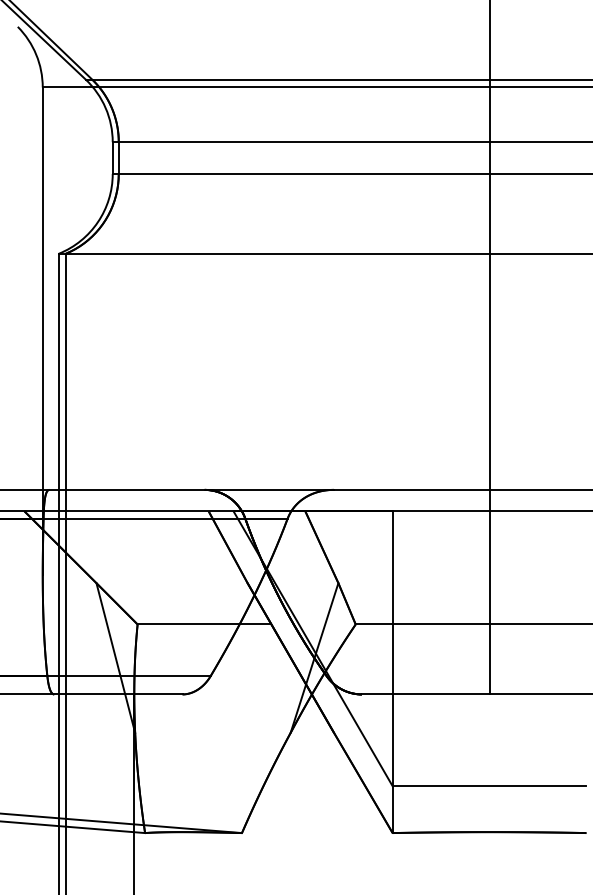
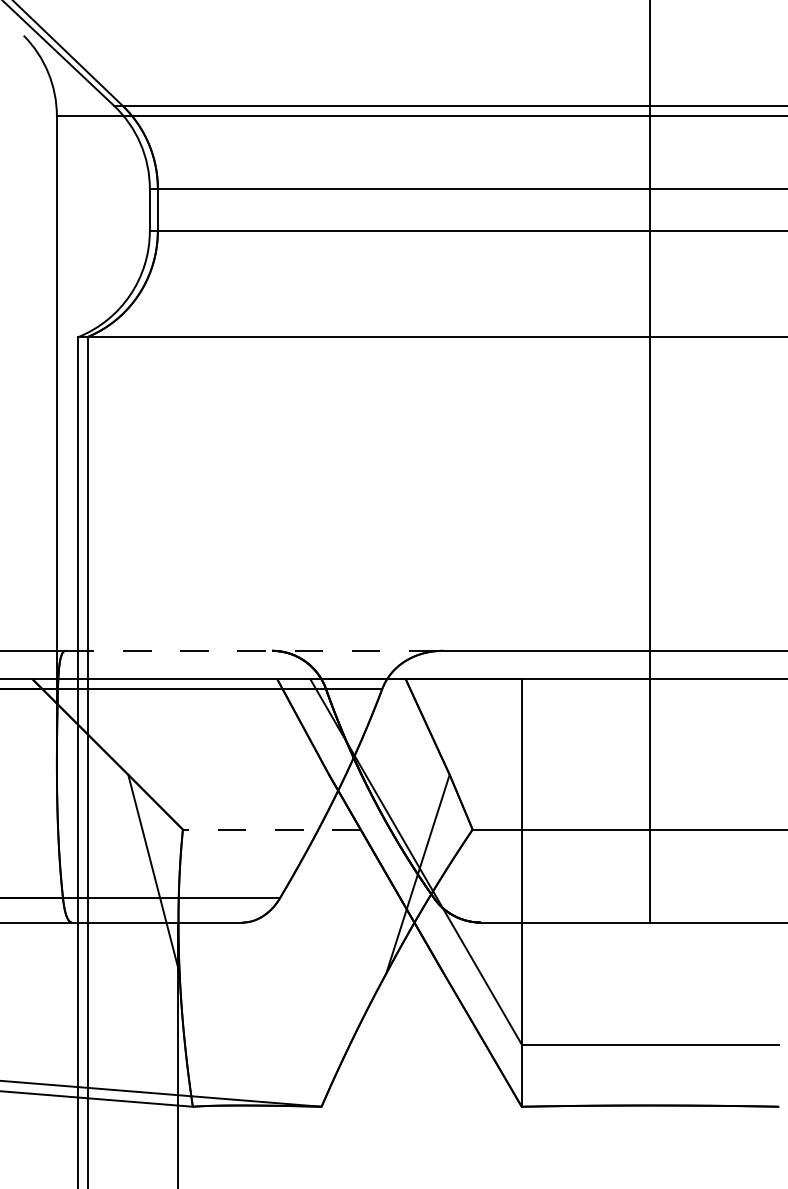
line: (191, 489) -> (254, 650), solid -> dashed
line: (204, 624) -> (271, 829), solid -> dashed

